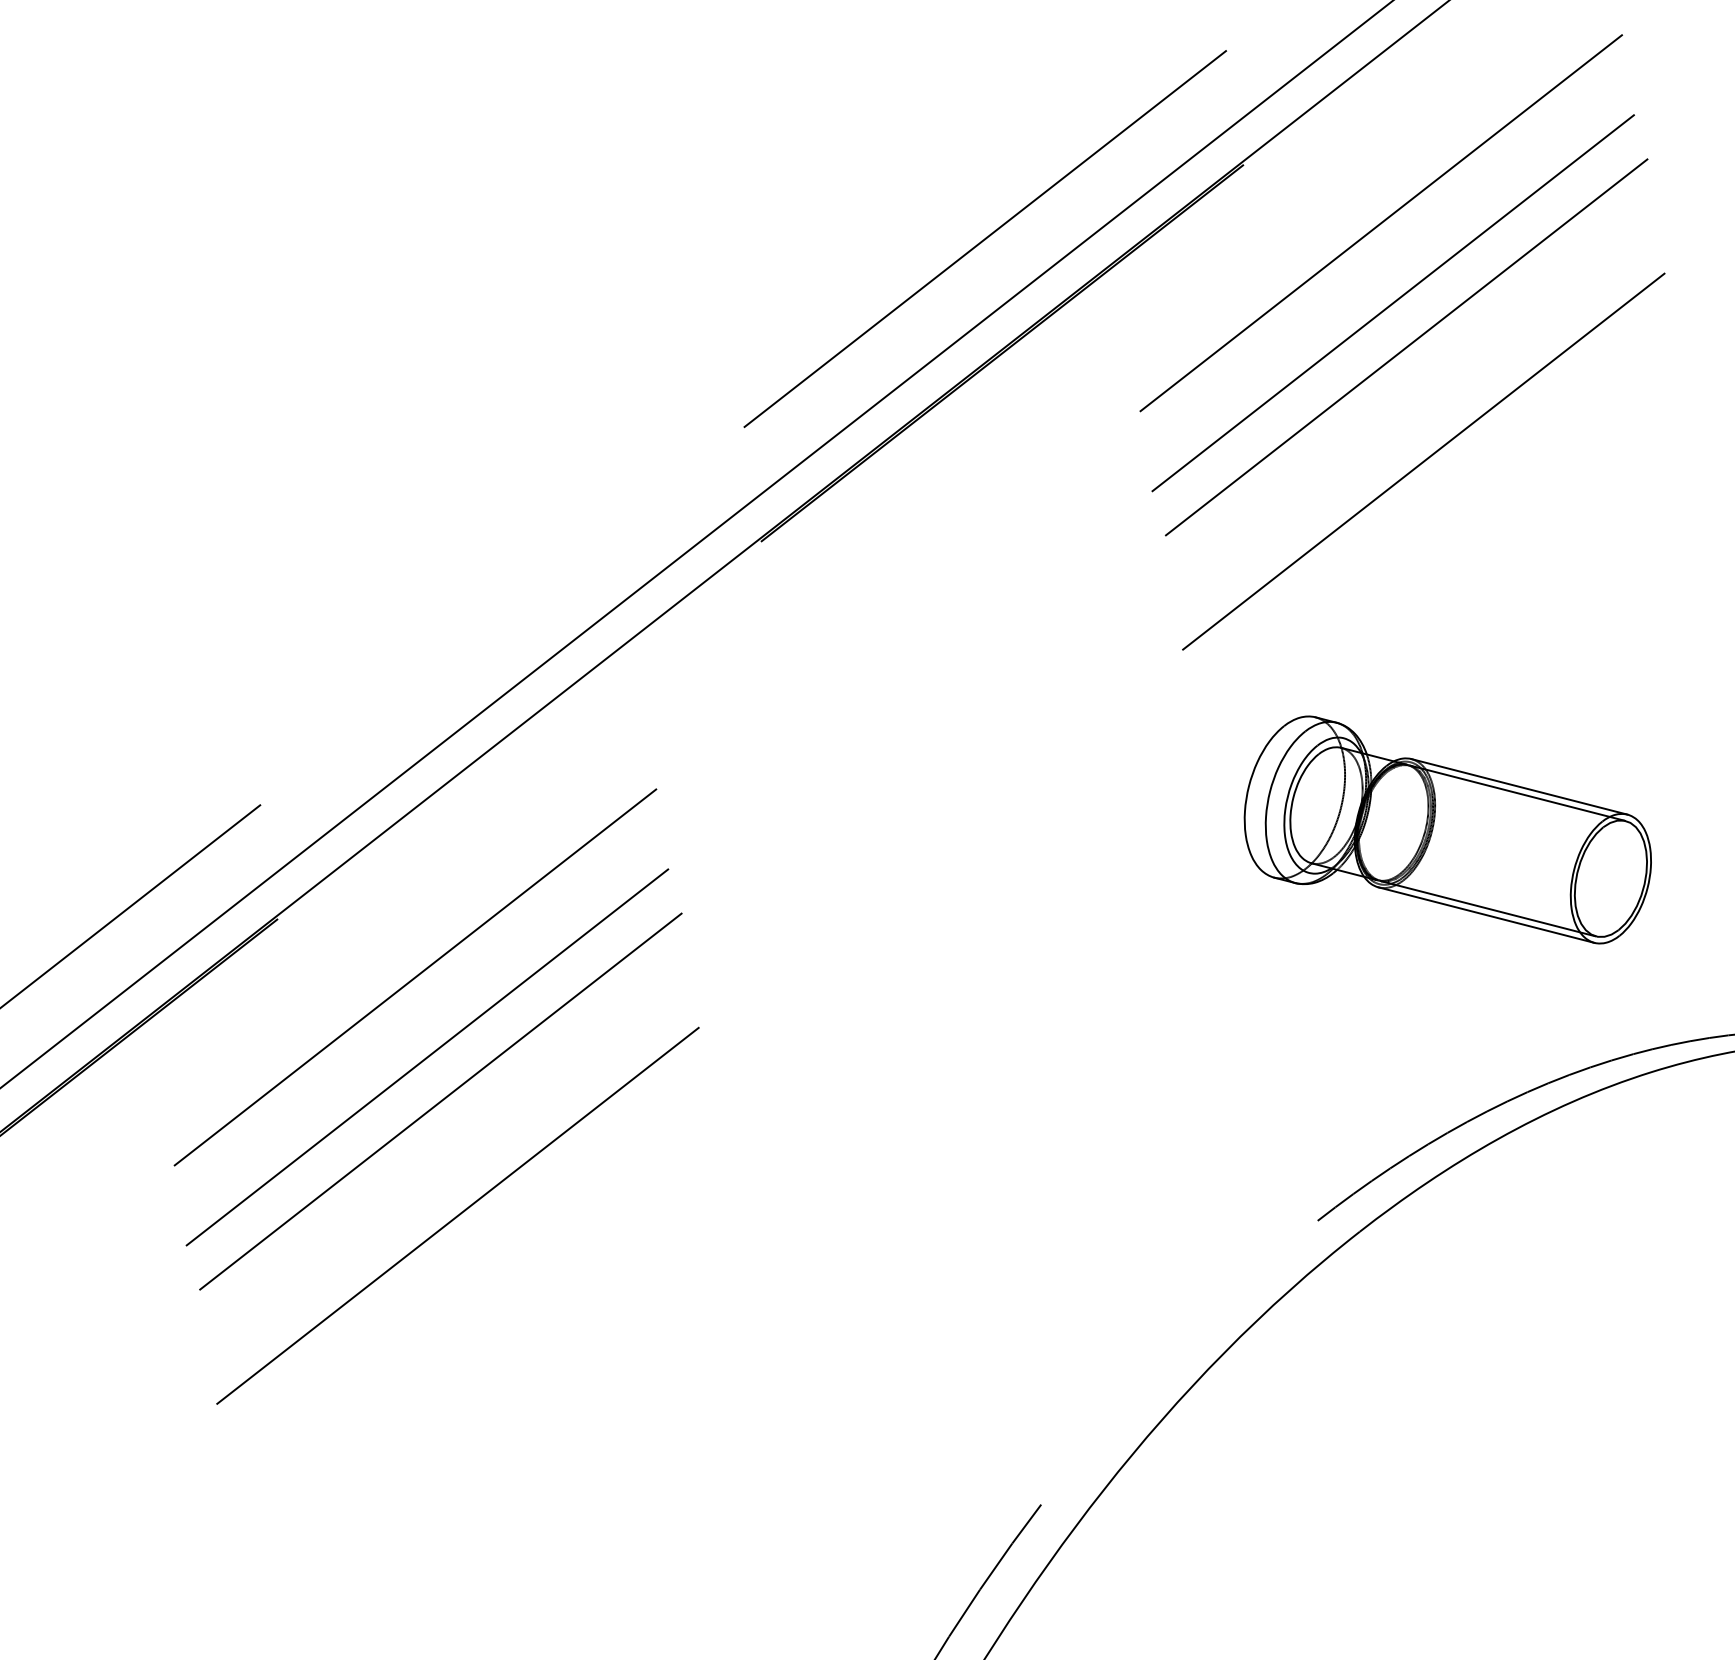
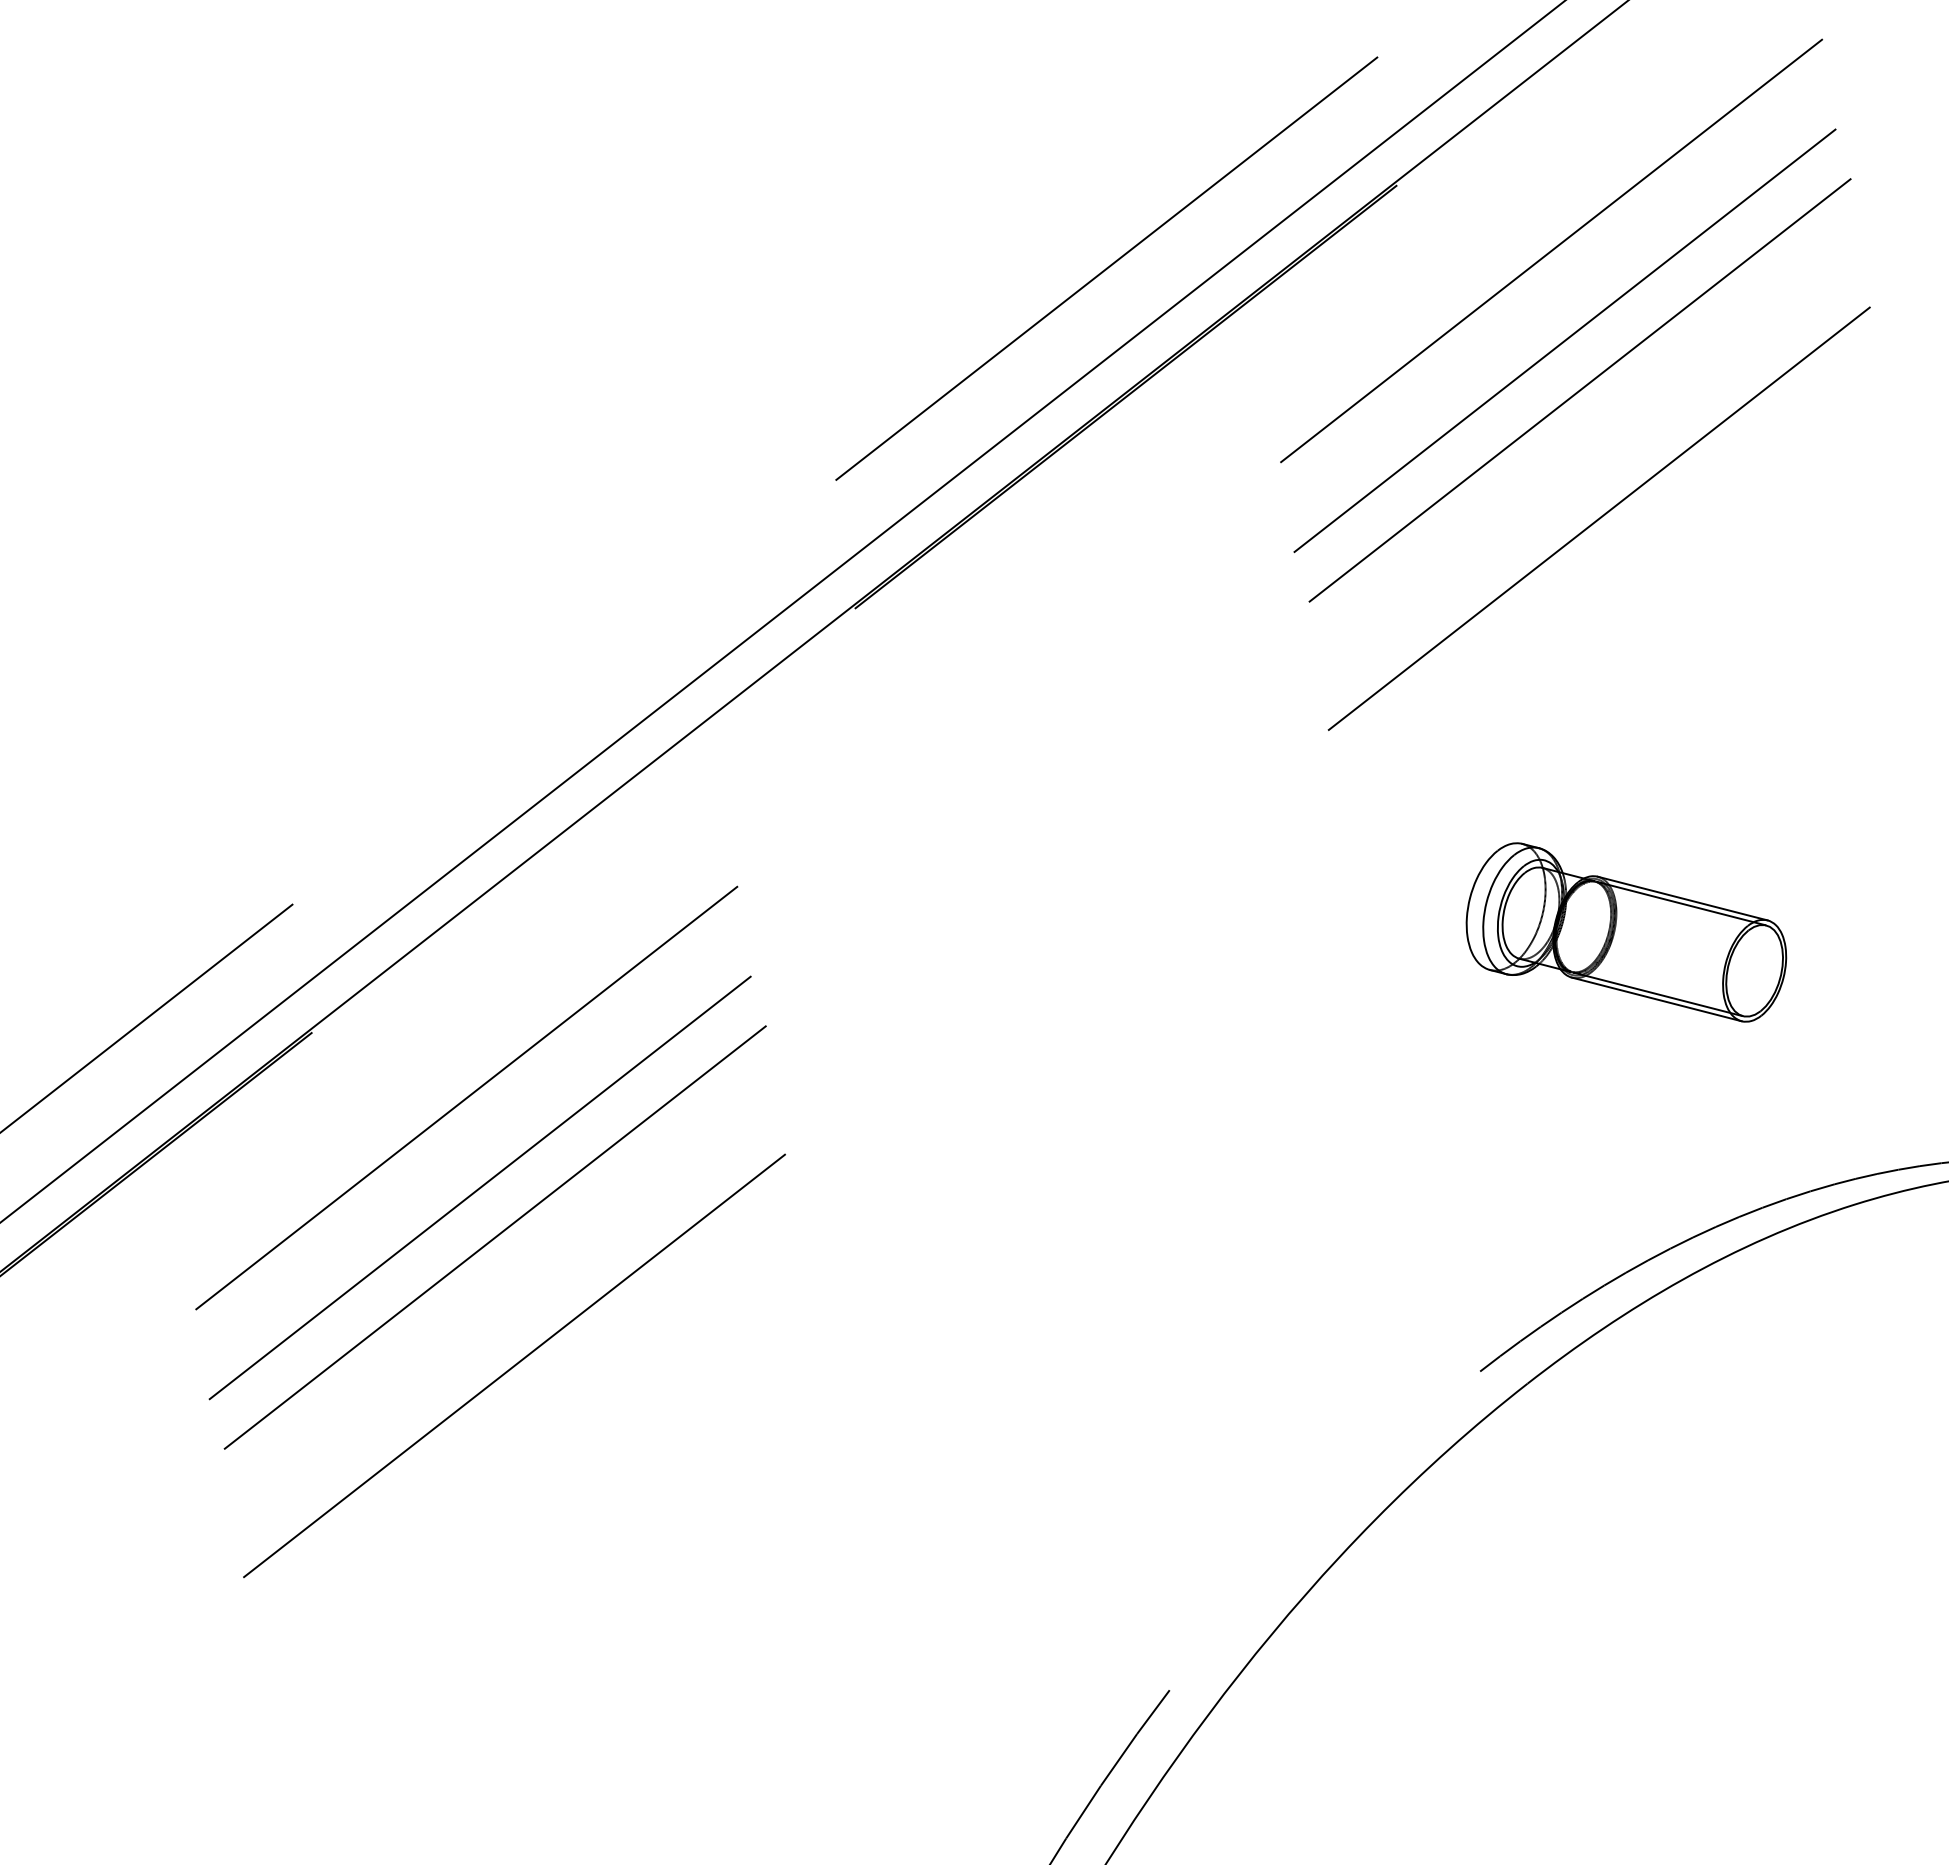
part: (1447, 830) -> (1626, 932), size x0.7

